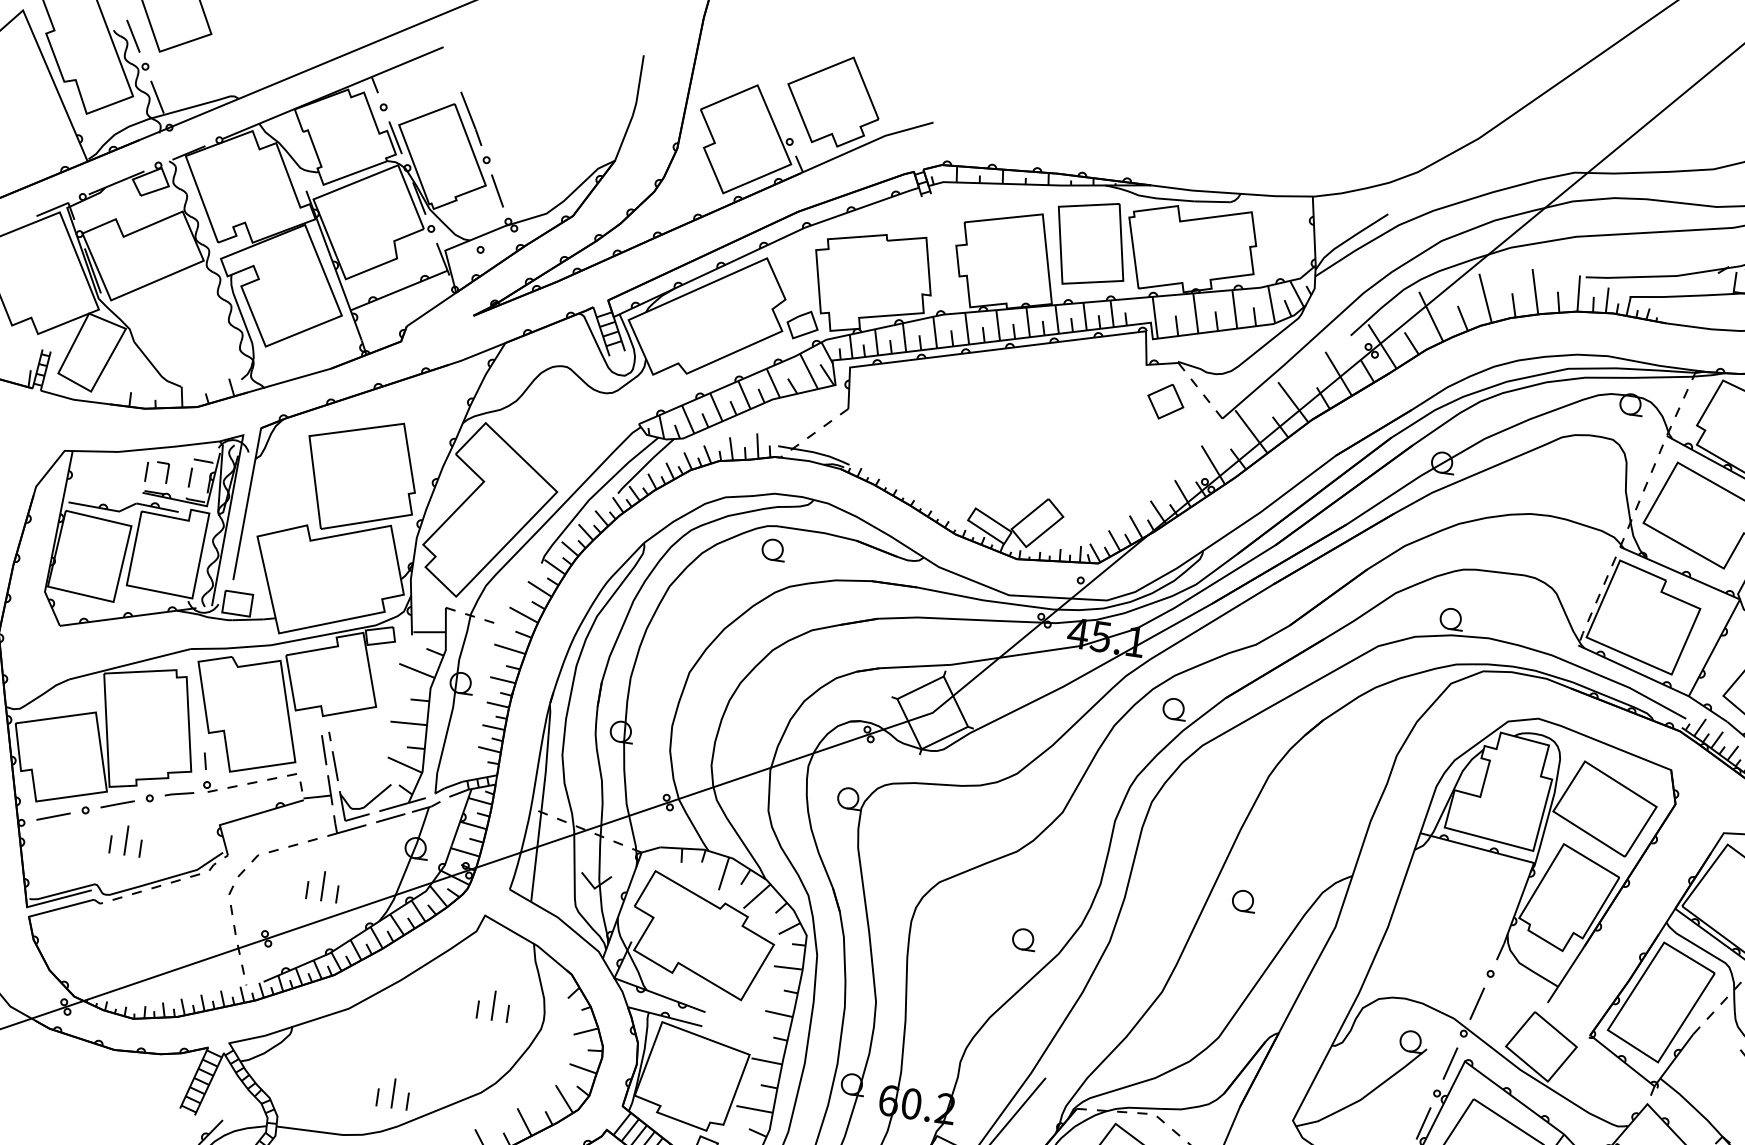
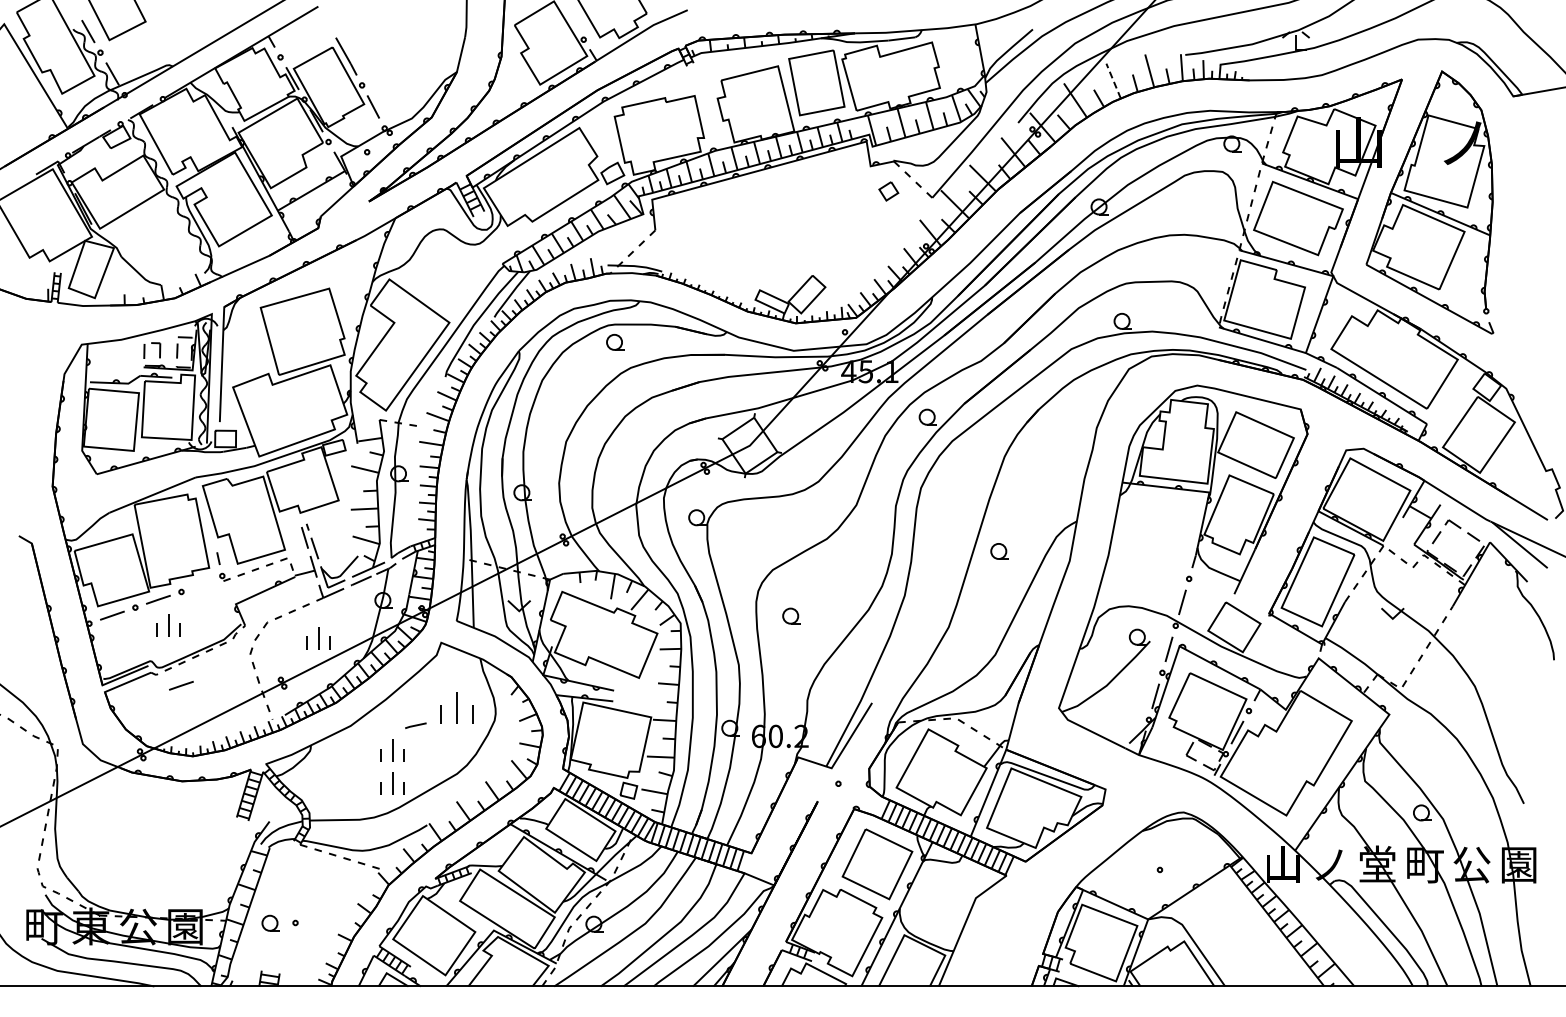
line: (1485, 298) -> (1113, 81), solid -> dashed
part: (1165, 401) -> (888, 191), size x0.7
line: (178, 793) -> (415, 725), moved
line: (131, 922) -> (181, 685), added
part: (1024, 938) -> (791, 615), moved
part: (494, 1005) -> (457, 708), size x1.4
part: (399, 1049) -> (392, 750), added

